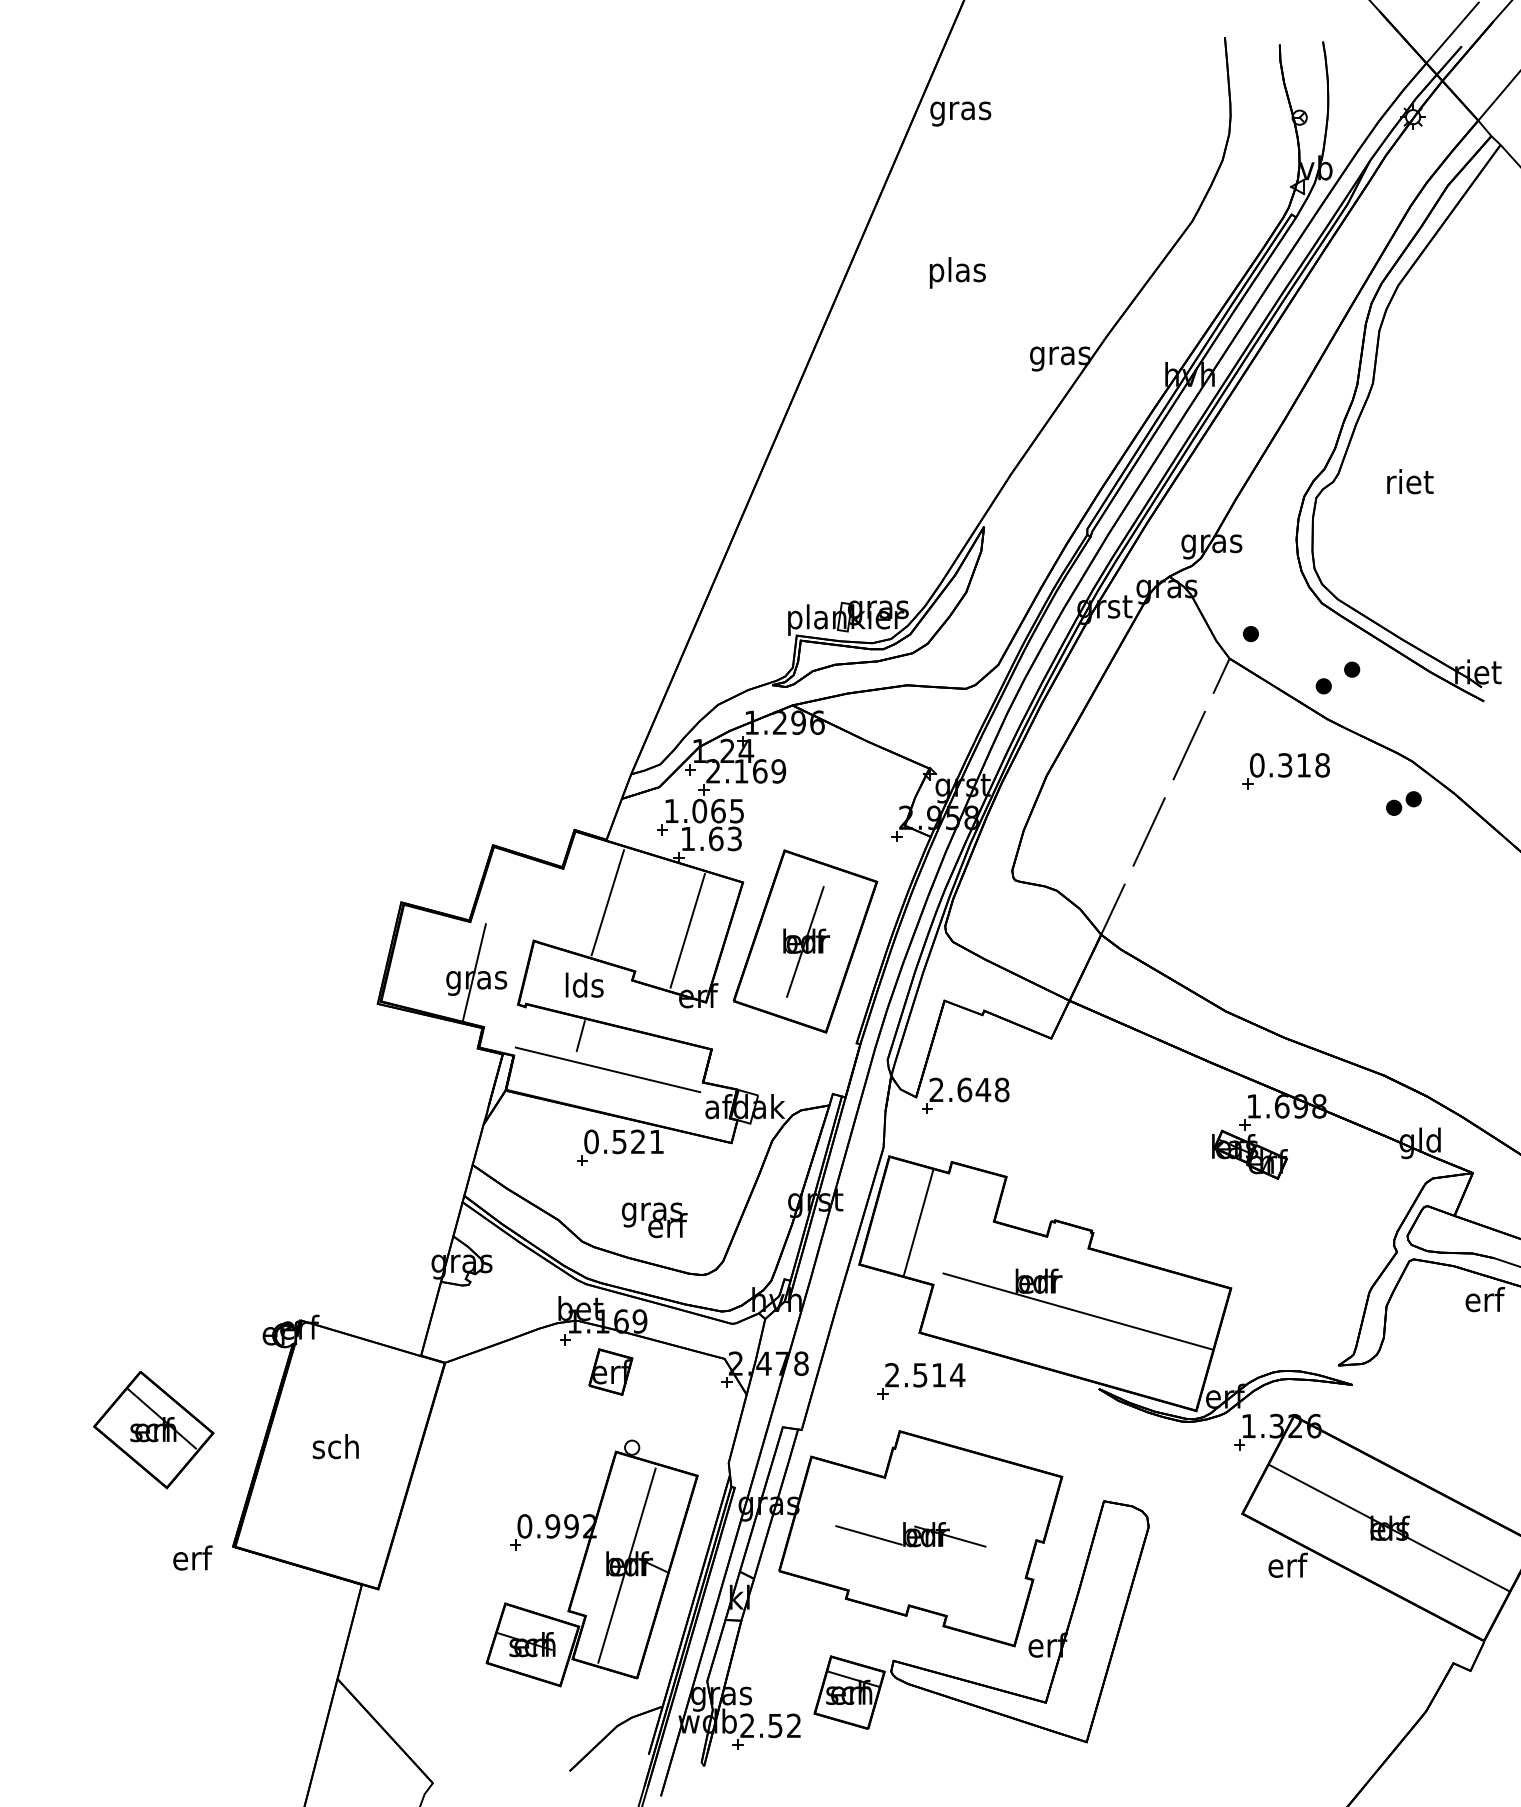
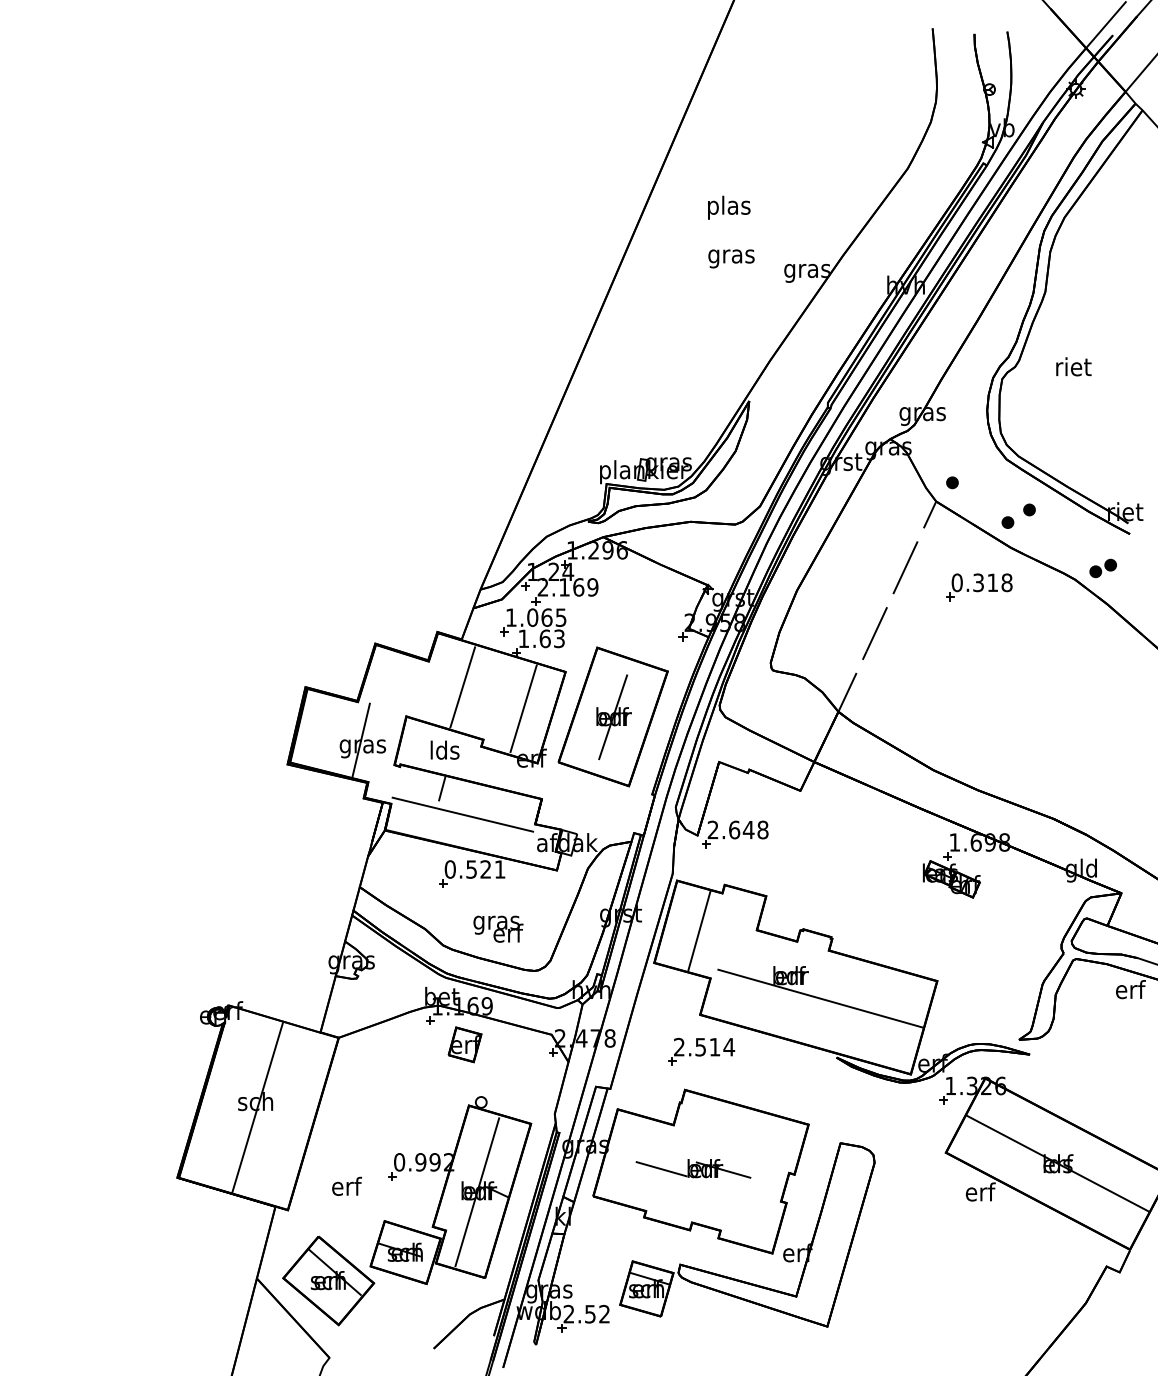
text: (960, 113) -> (731, 258), moved
part: (1403, 803) -> (1102, 568), moved
part: (153, 1430) -> (328, 1281), moved
line: (338, 1454) -> (257, 1107), added
text: (192, 1557) -> (346, 1186), moved

